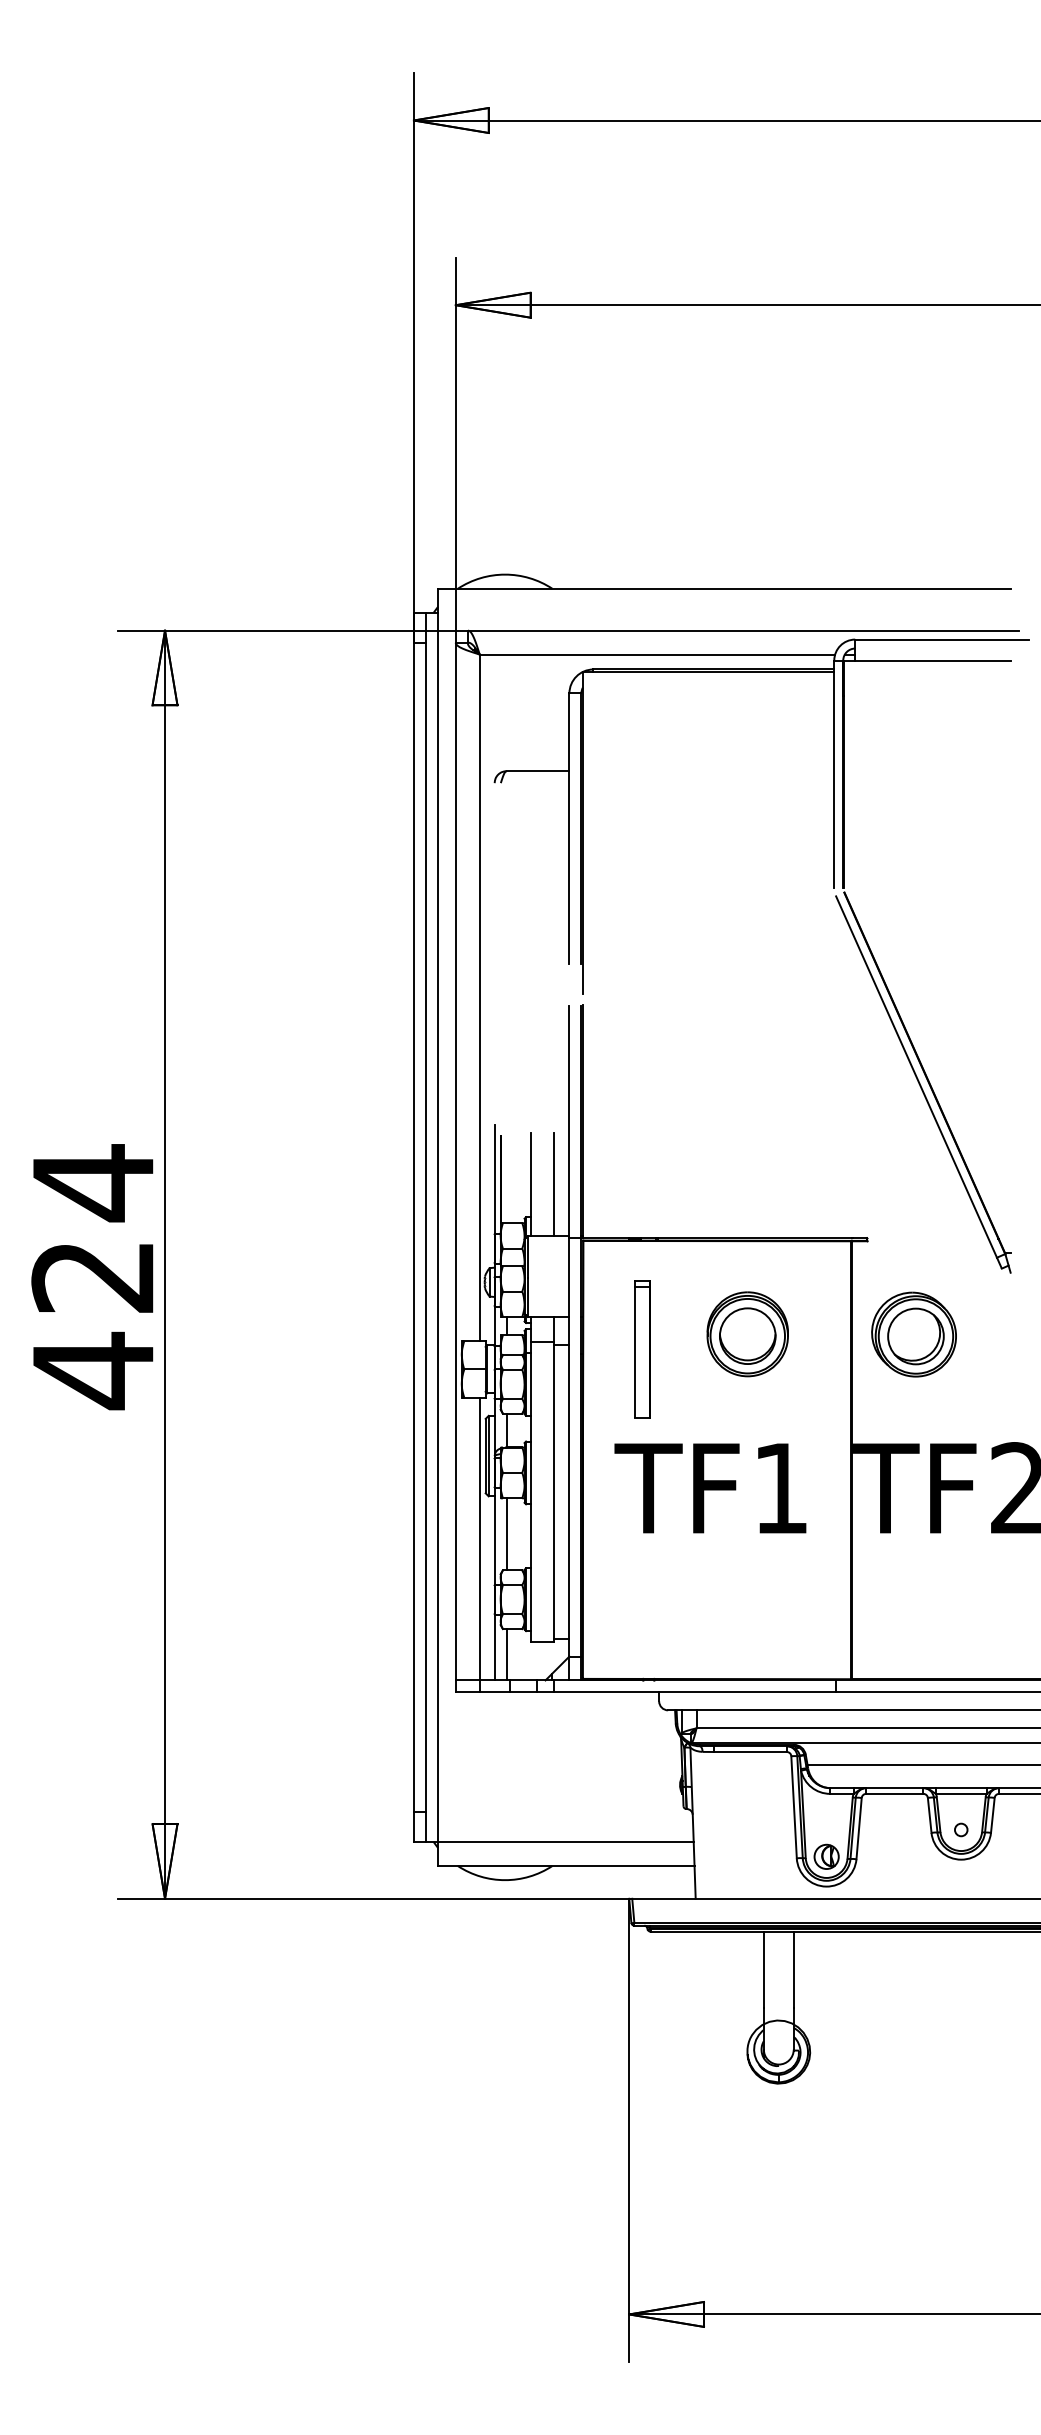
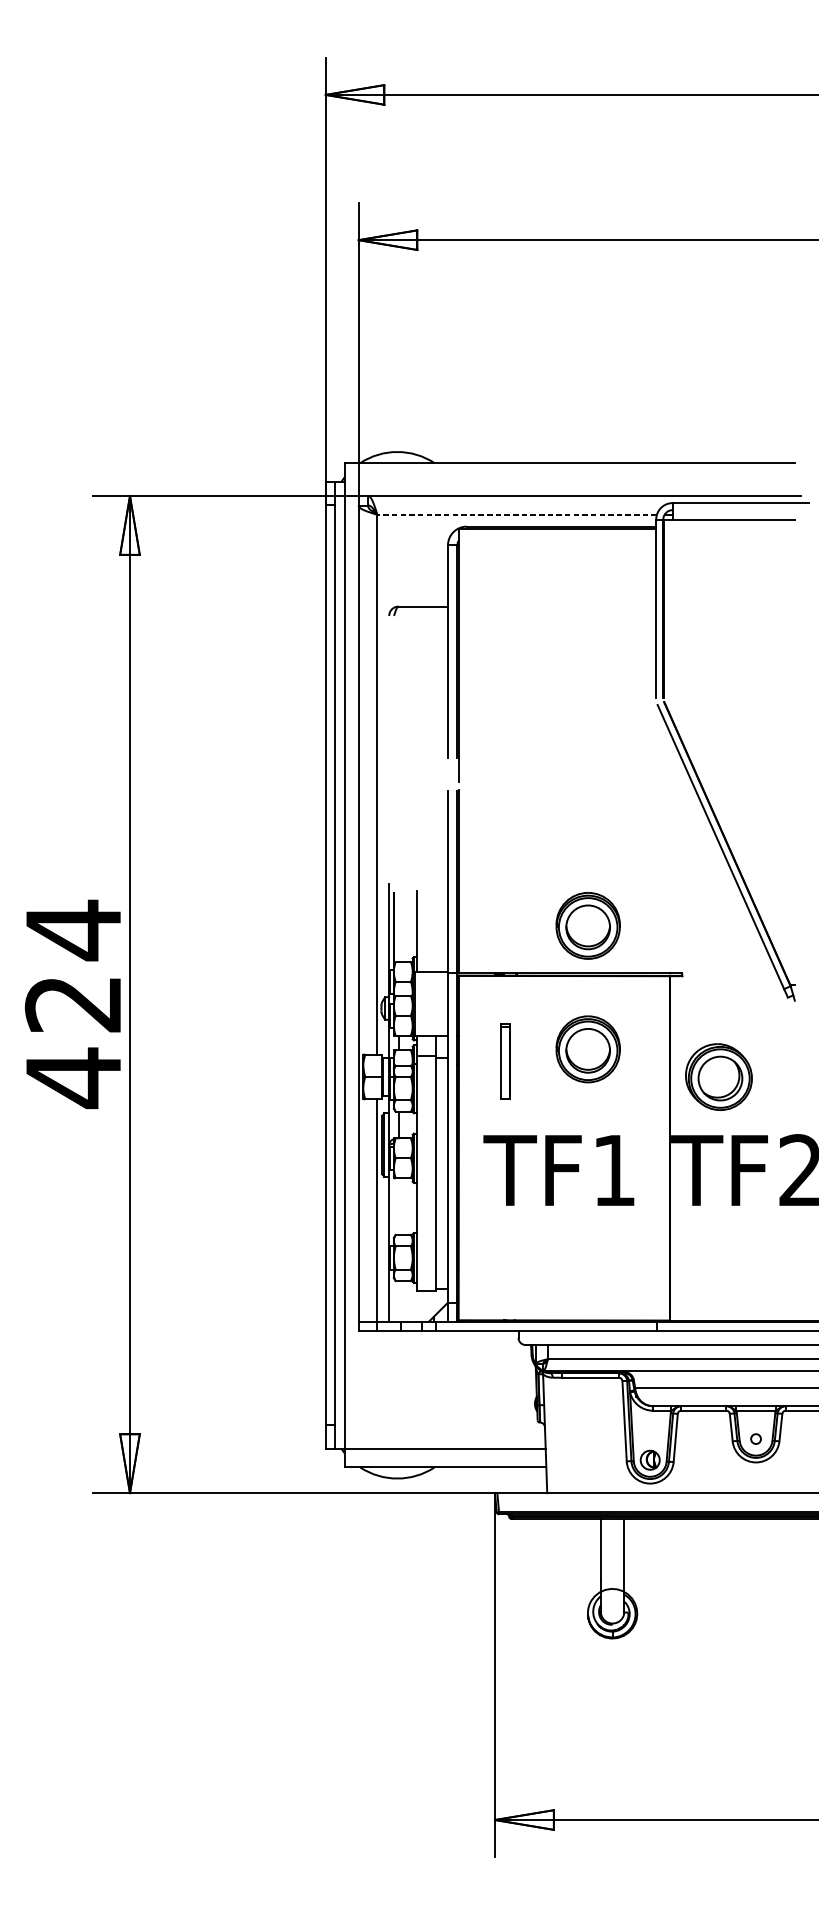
line: (657, 654) -> (517, 514), solid -> dashed
part: (747, 1177) -> (587, 926), added
line: (554, 1184) -> (436, 931), removed
part: (913, 1334) -> (718, 1077), moved
part: (642, 1349) -> (505, 1061), size x0.7
line: (506, 1534) -> (398, 1206), removed
line: (506, 1654) -> (398, 1301), removed

